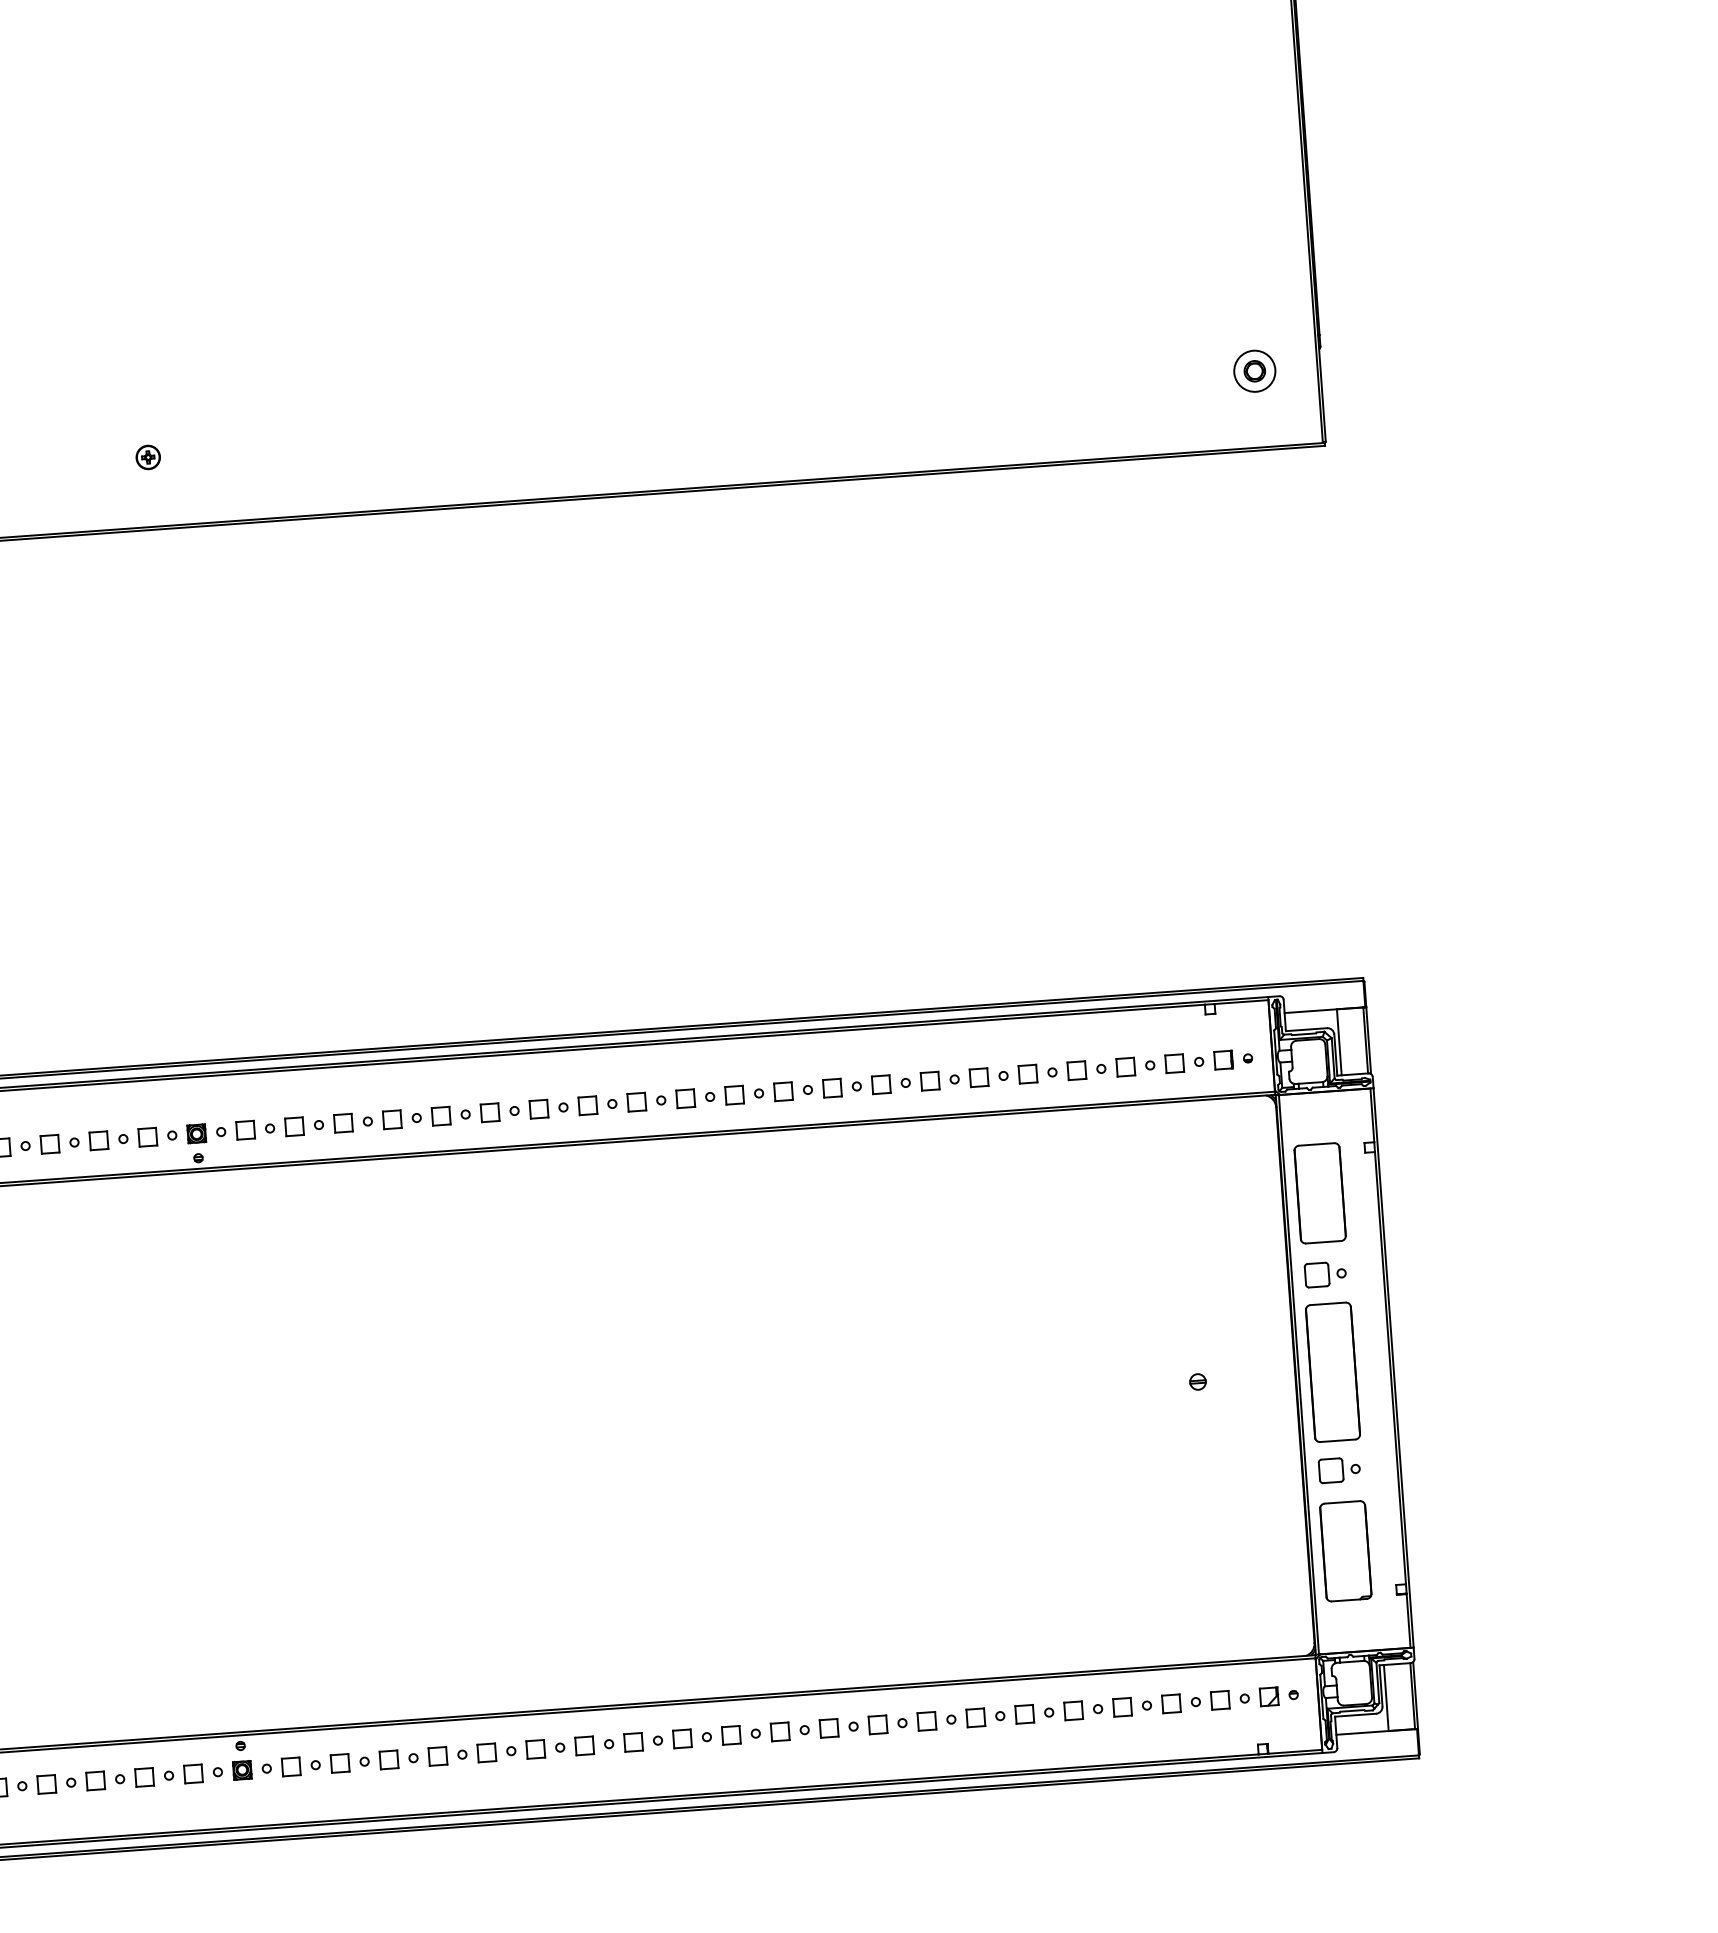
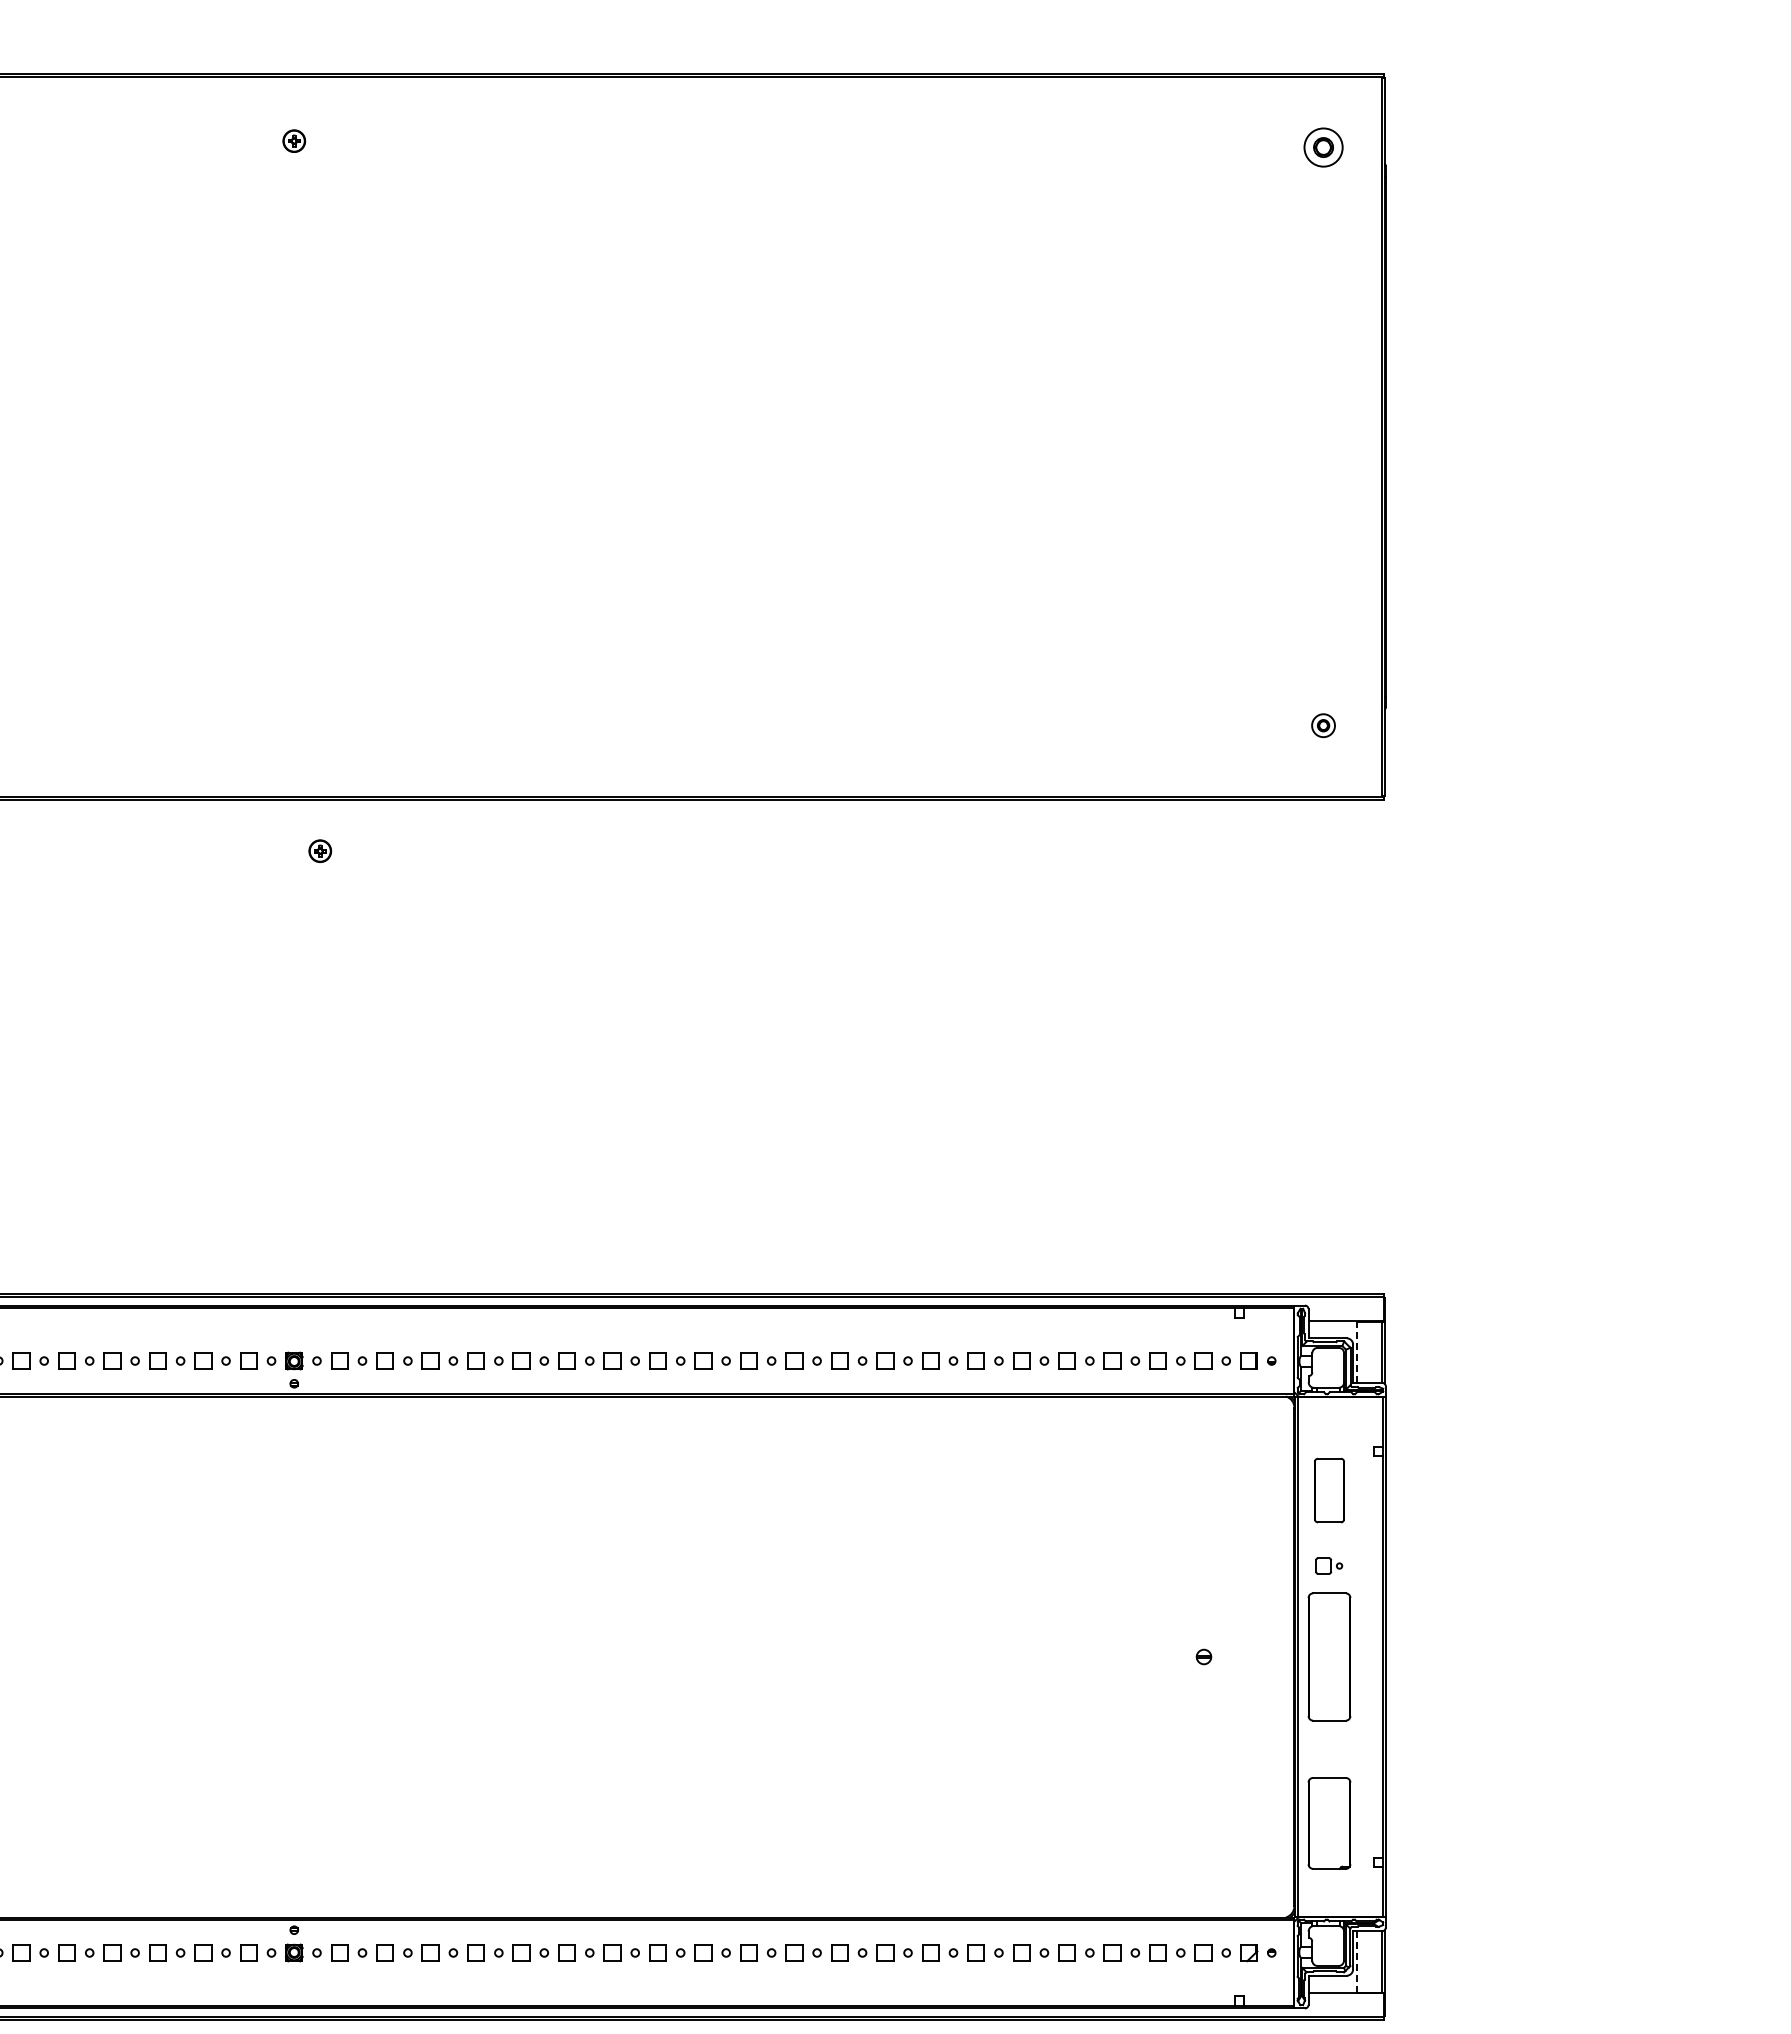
part: (1254, 370) -> (1323, 725), size x0.6
part: (148, 456) -> (320, 850), moved
line: (1339, 1042) -> (1357, 1352), solid -> dashed
part: (1320, 1193) -> (1329, 1490), size x0.7
part: (1324, 1273) -> (1328, 1565), size x0.7
part: (1338, 1469) -> (1328, 1747), removed
line: (1386, 1697) -> (1357, 1961), solid -> dashed

